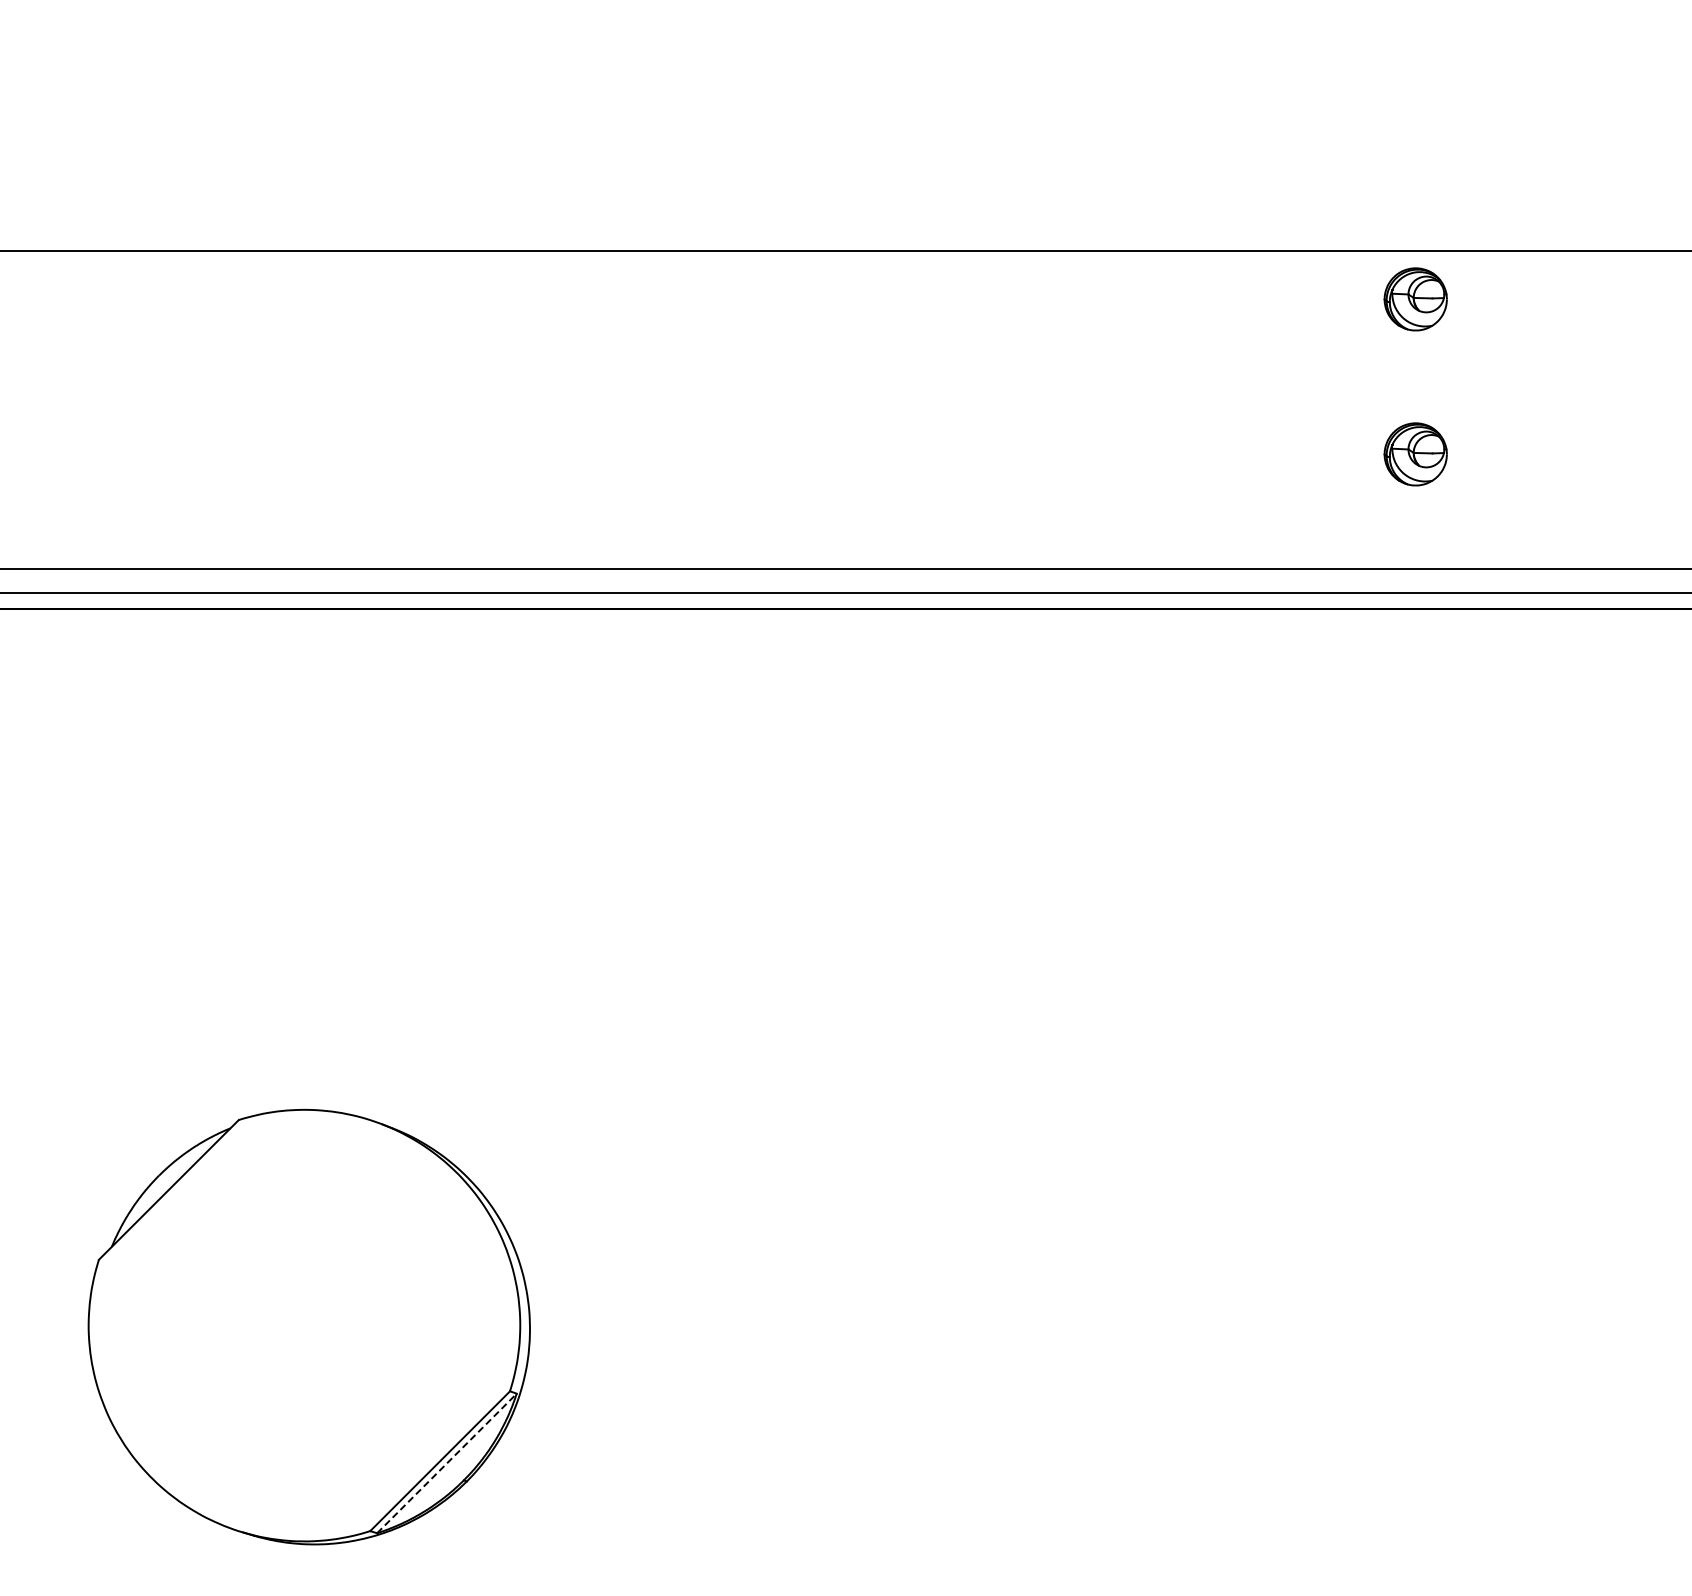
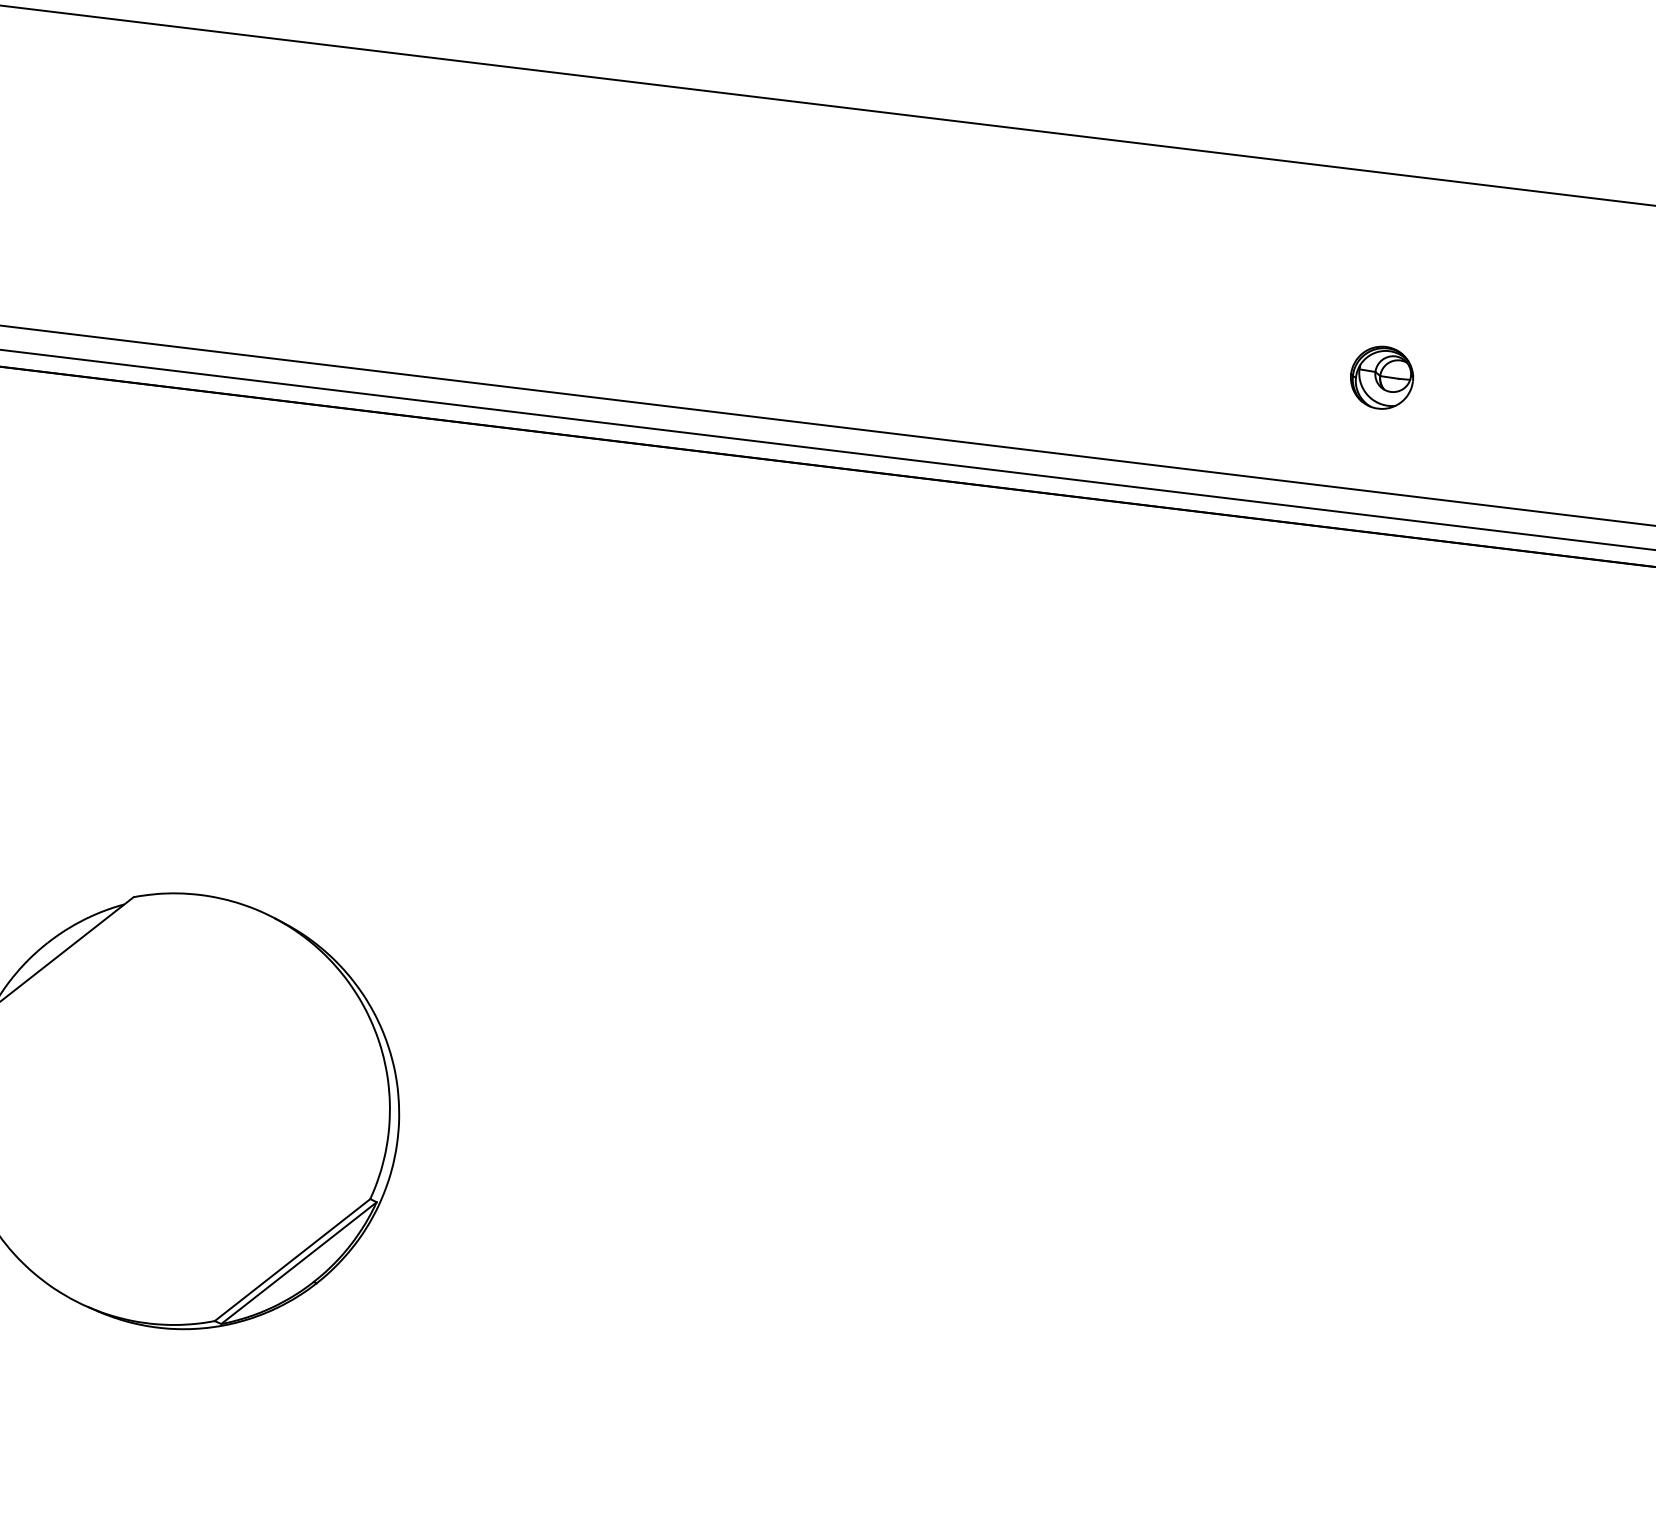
part: (1415, 299) -> (1400, 223), removed
line: (446, 1463) -> (298, 1263), dashed -> solid

